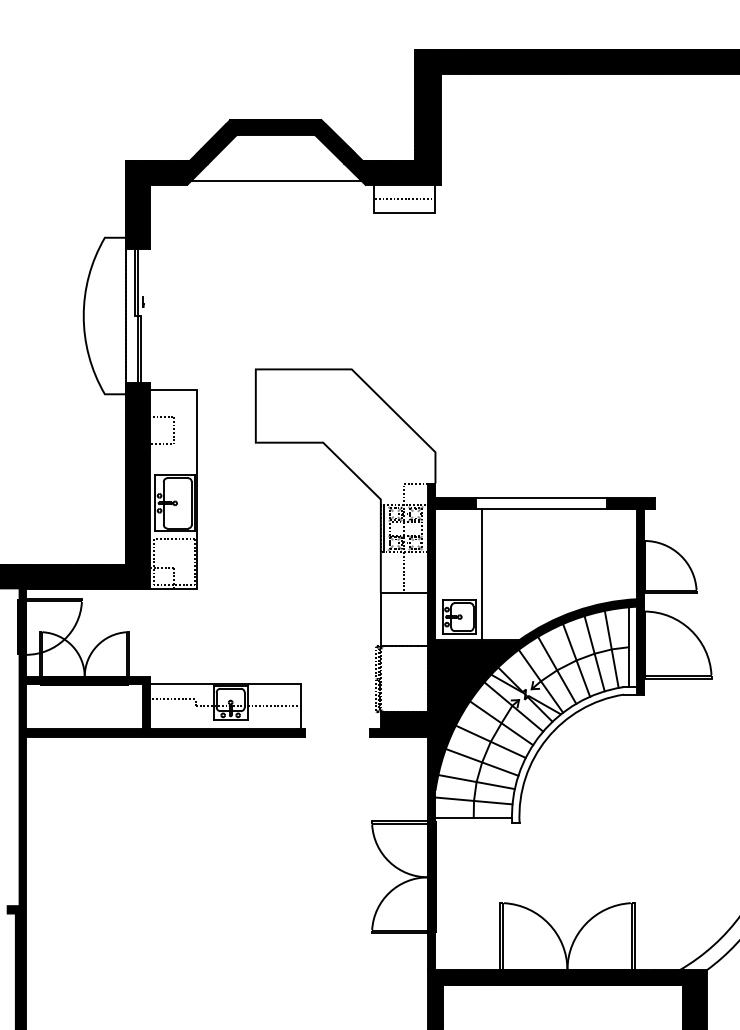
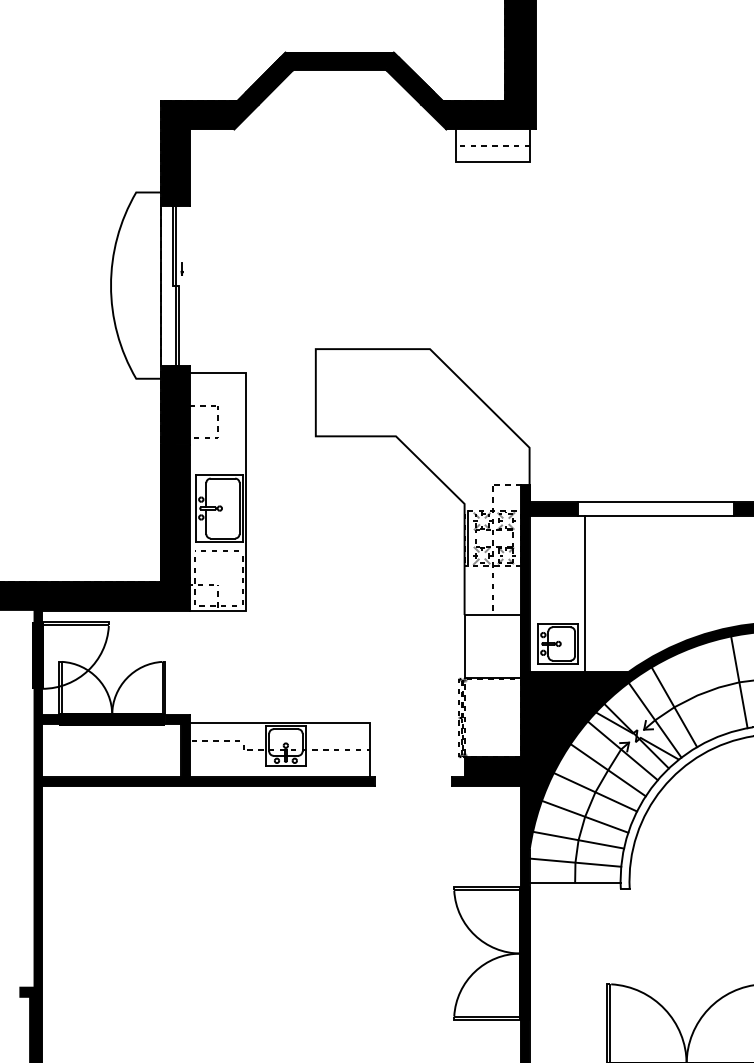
line: (276, 181) -> (340, 125), removed
line: (594, 653) -> (718, 687), removed
line: (576, 660) -> (697, 695), removed

